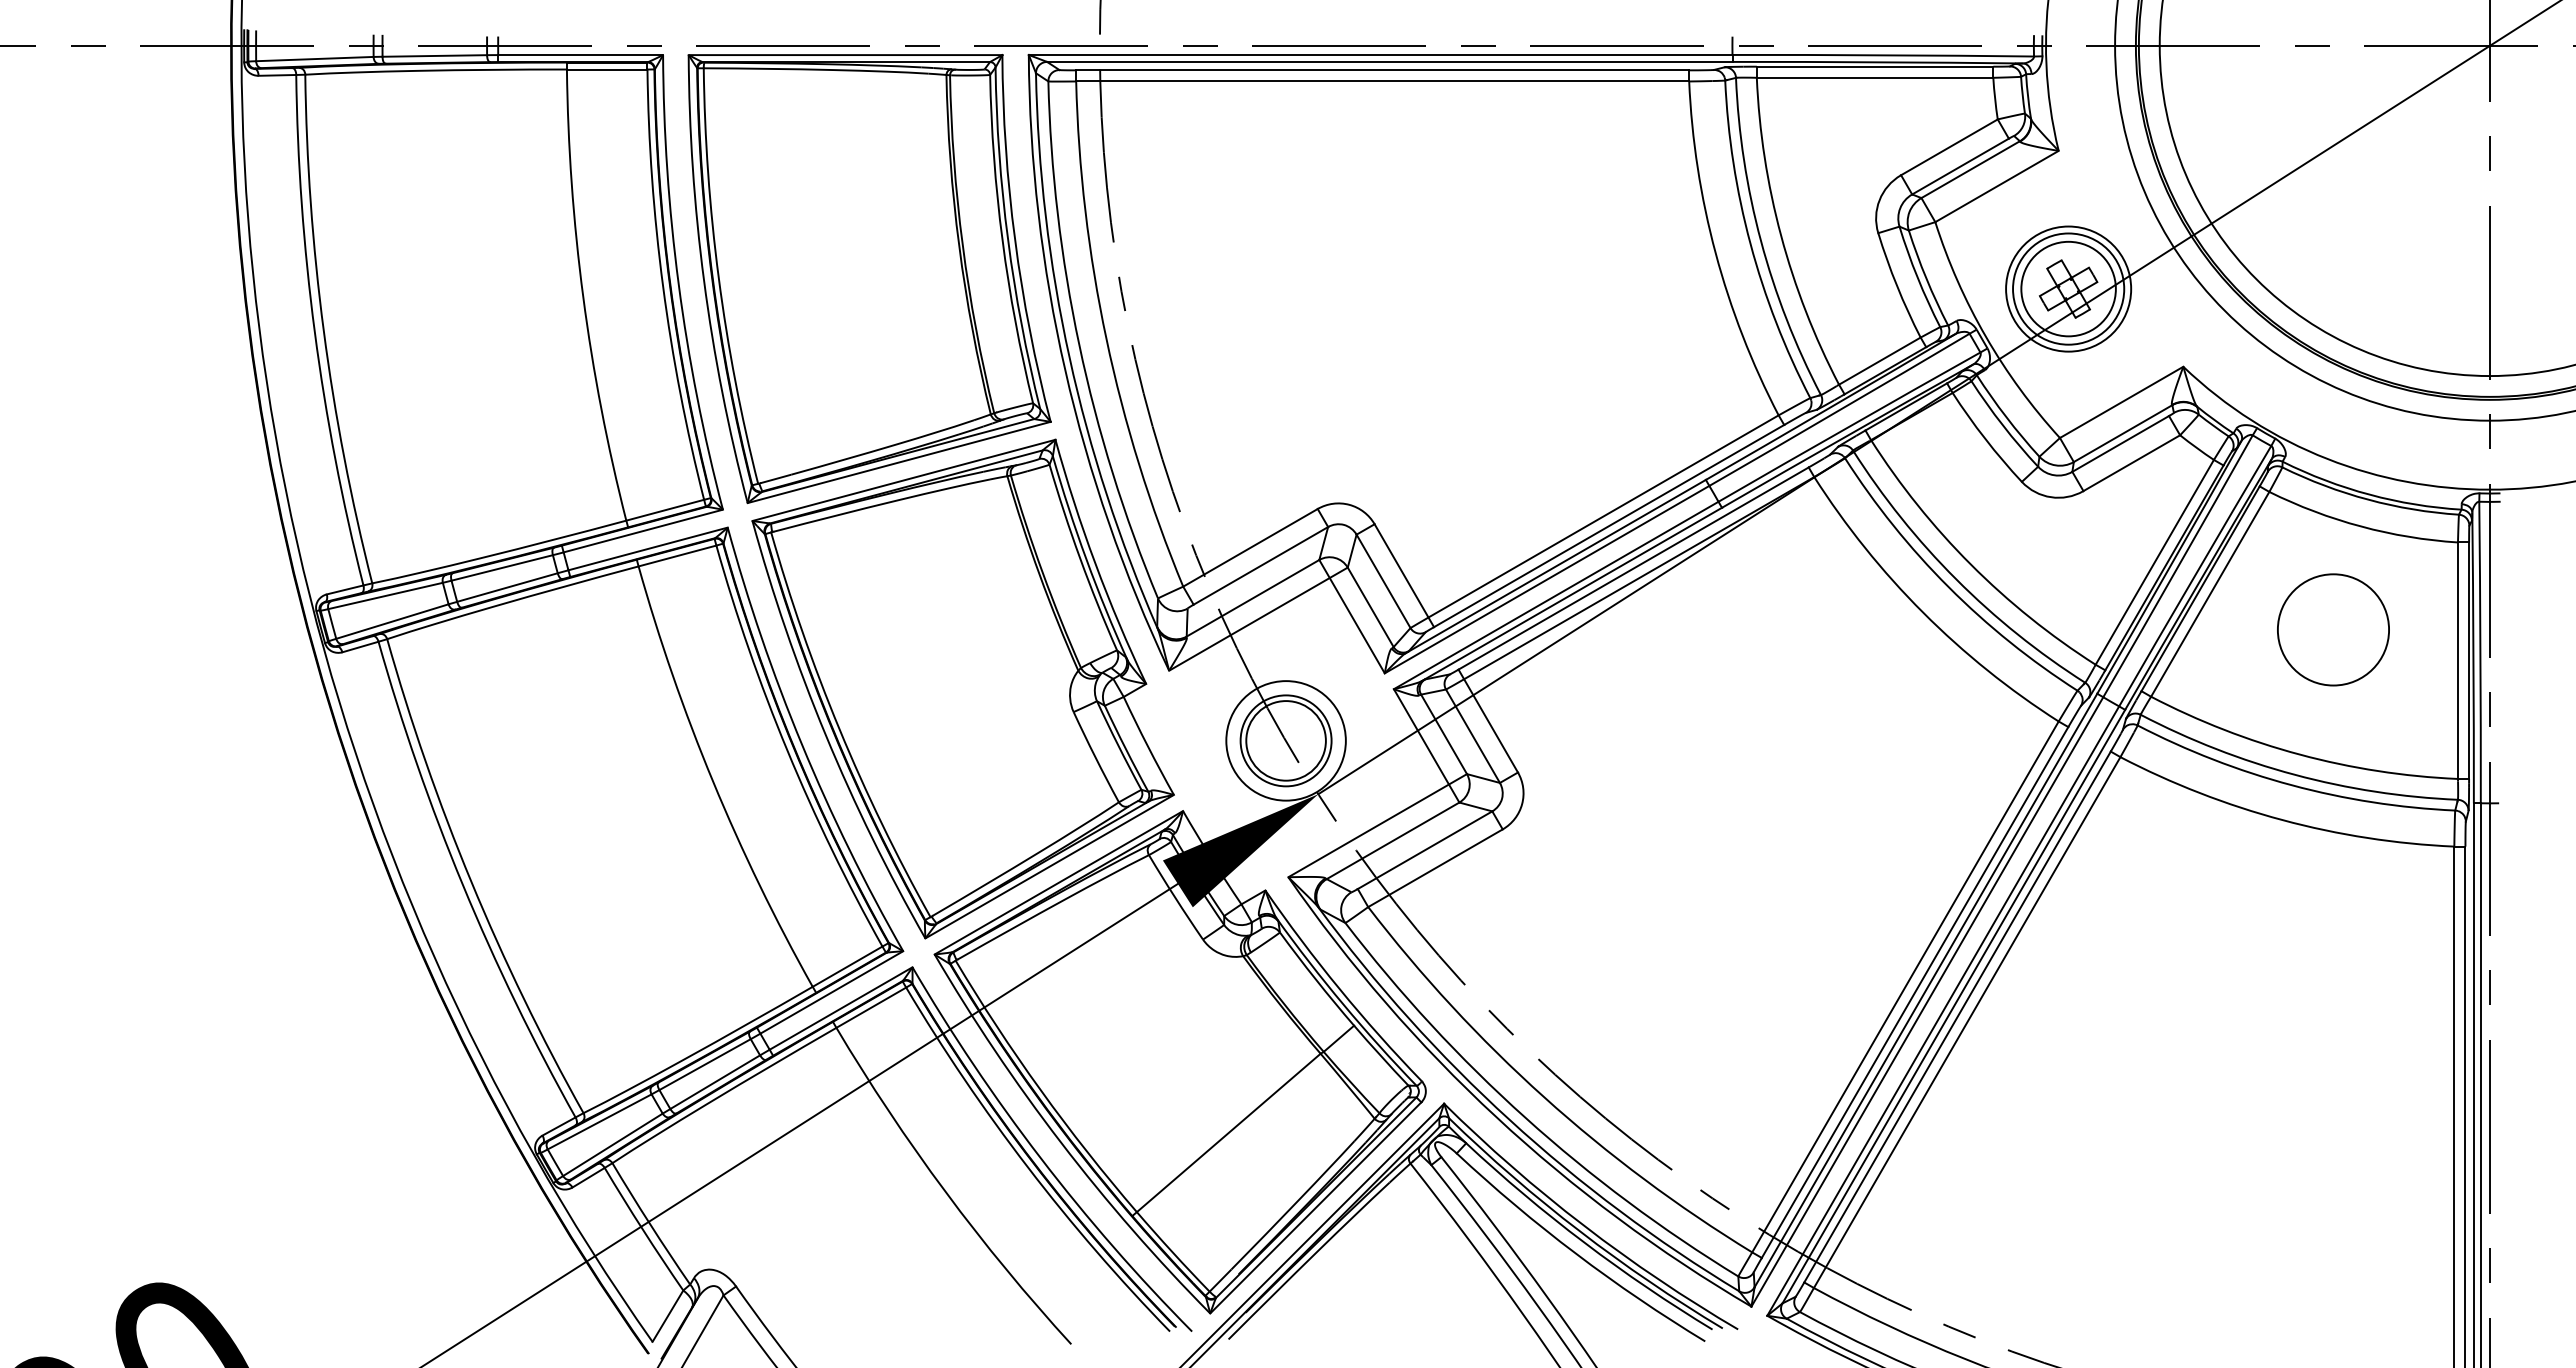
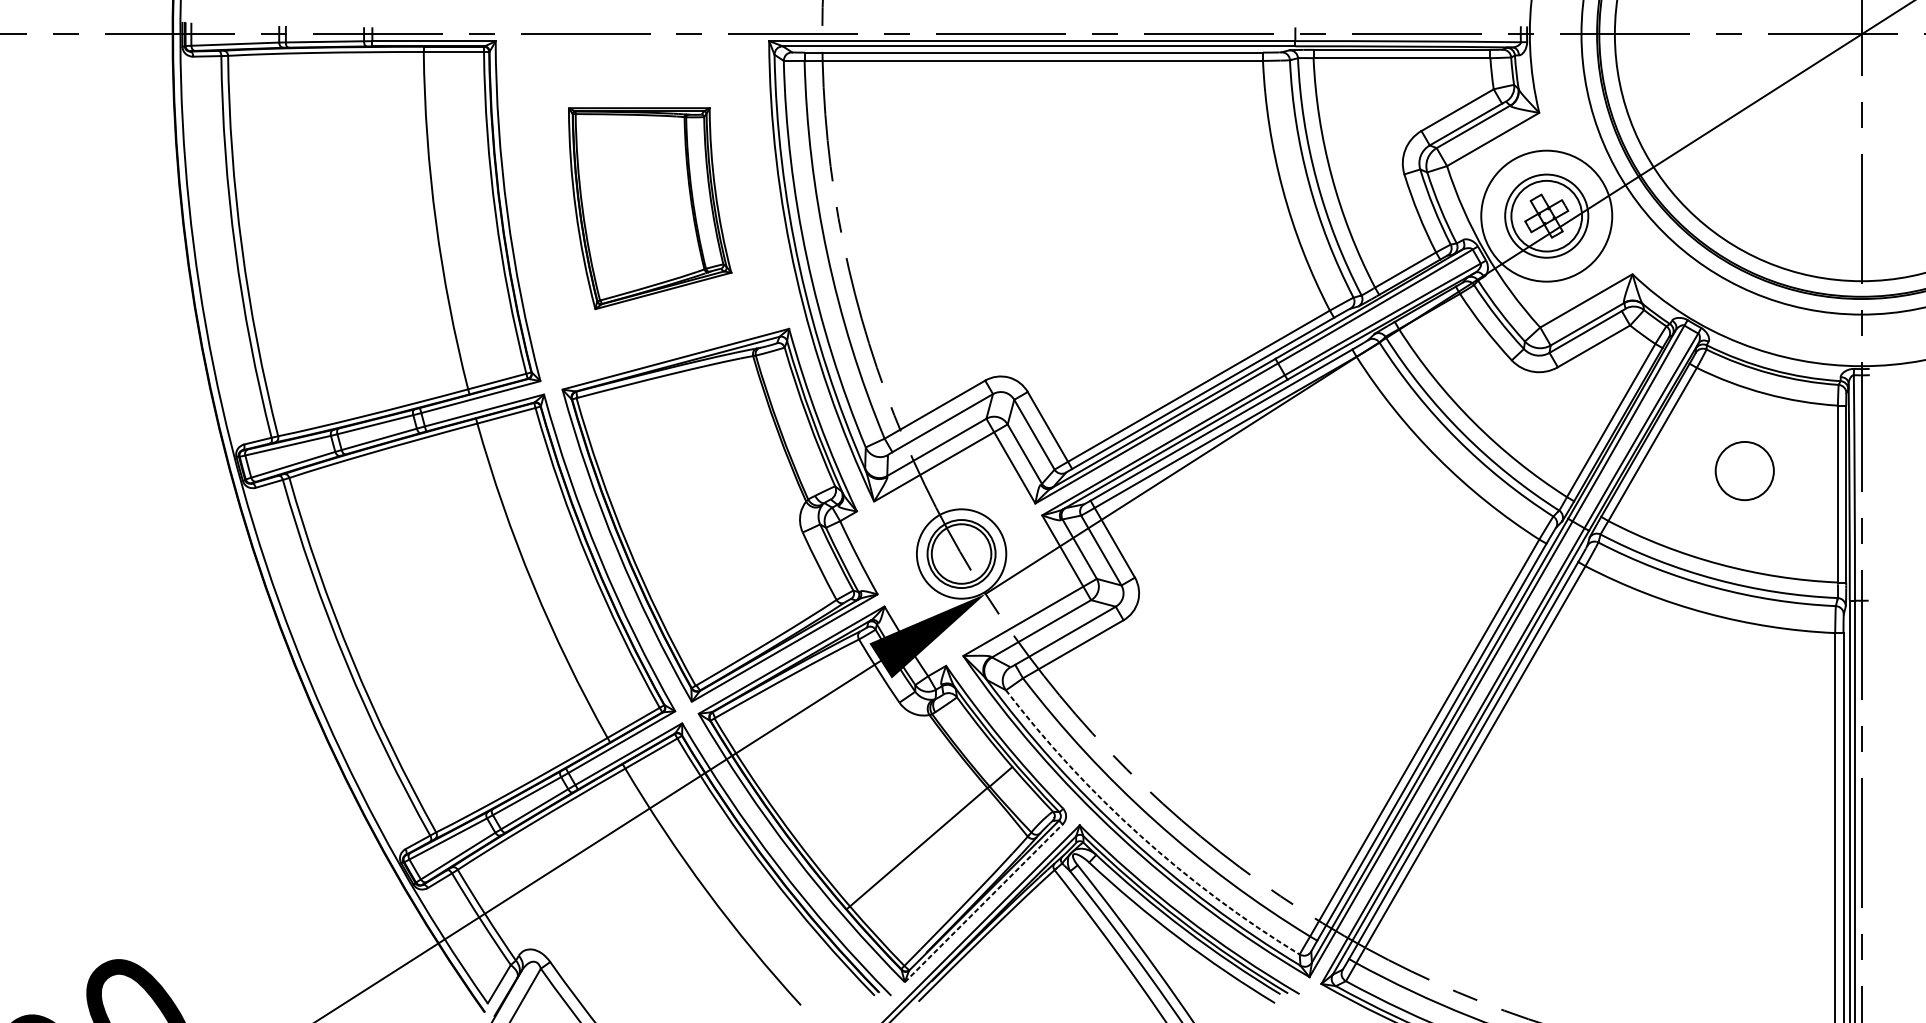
part: (869, 278) -> (650, 208), size x0.6
circle: (2068, 288) -> (1546, 215), size x1.4
circle: (2333, 629) -> (1744, 470), size x0.7
arc: (1525, 1117) -> (1140, 835), solid -> dashed
line: (1316, 1207) -> (984, 902), solid -> dashed

